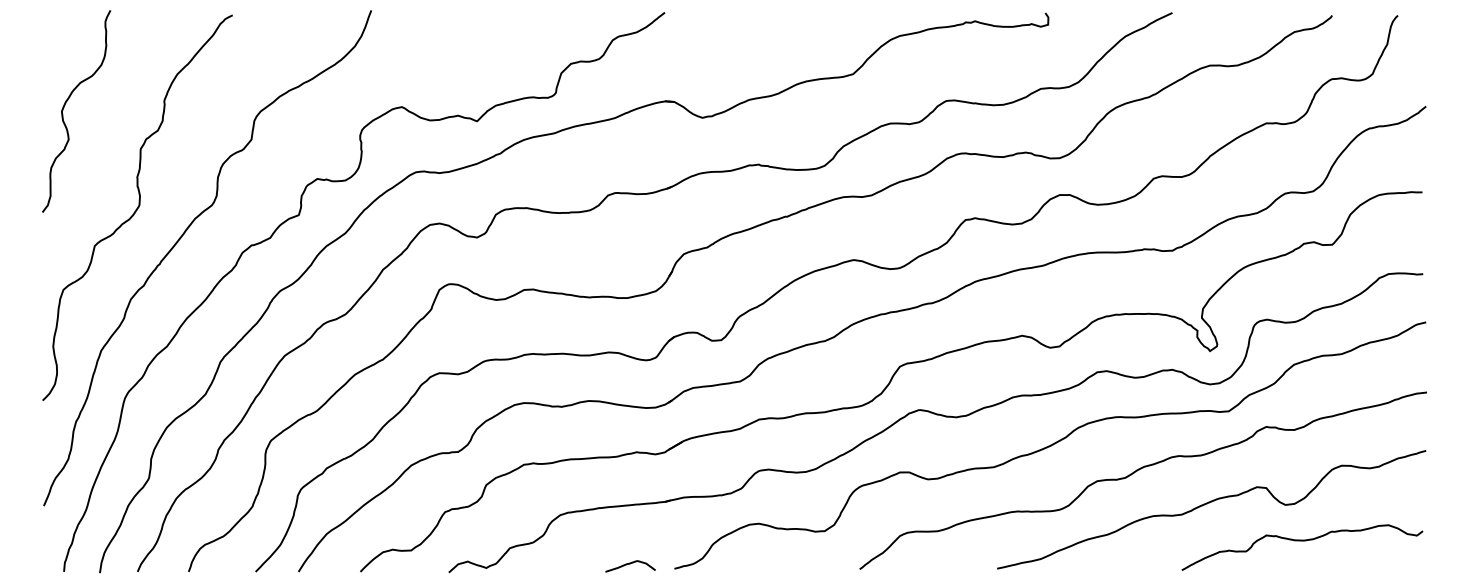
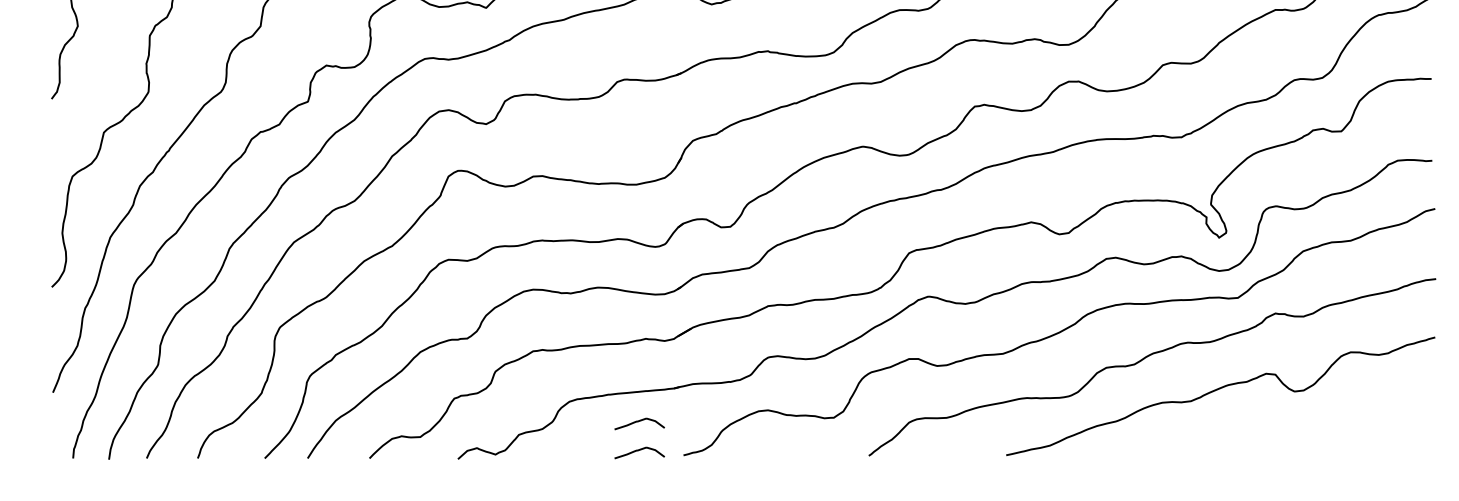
curve: (630, 535) -> (639, 422), added
curve: (1302, 541) -> (1311, 428), removed

